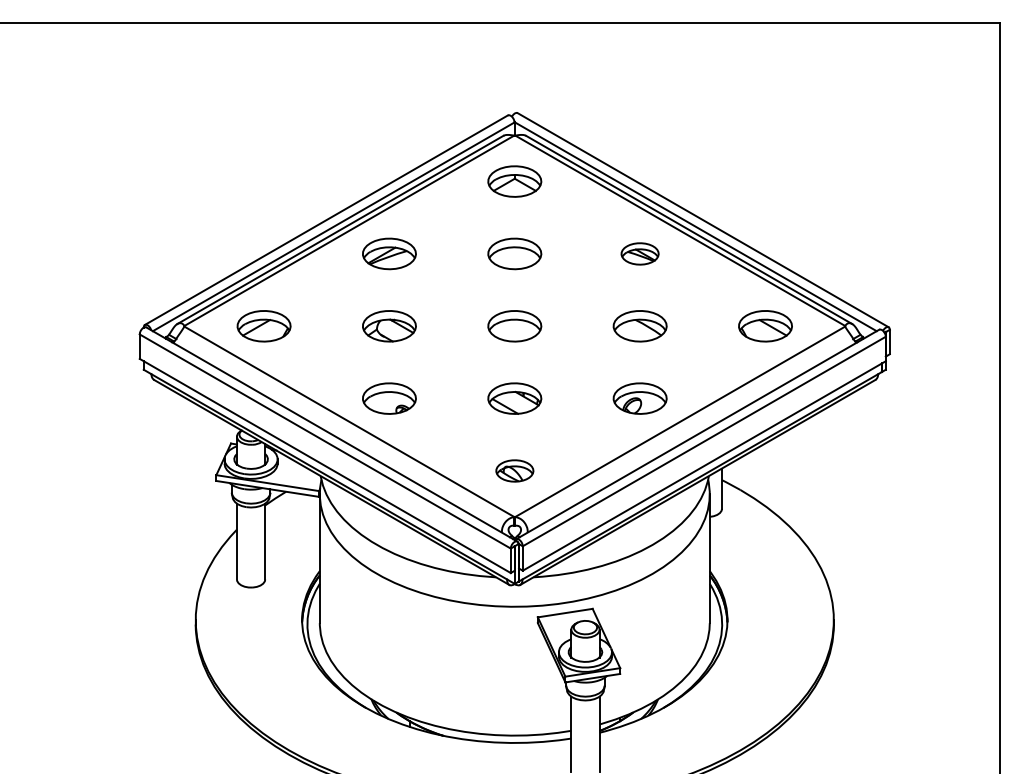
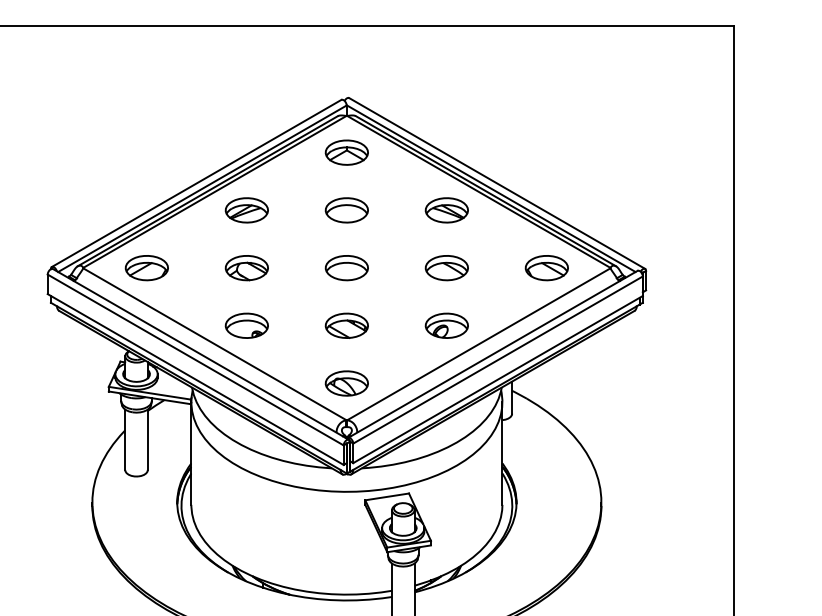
part: (639, 253) -> (446, 210), size x1.43
part: (514, 470) -> (346, 383), size x1.43

